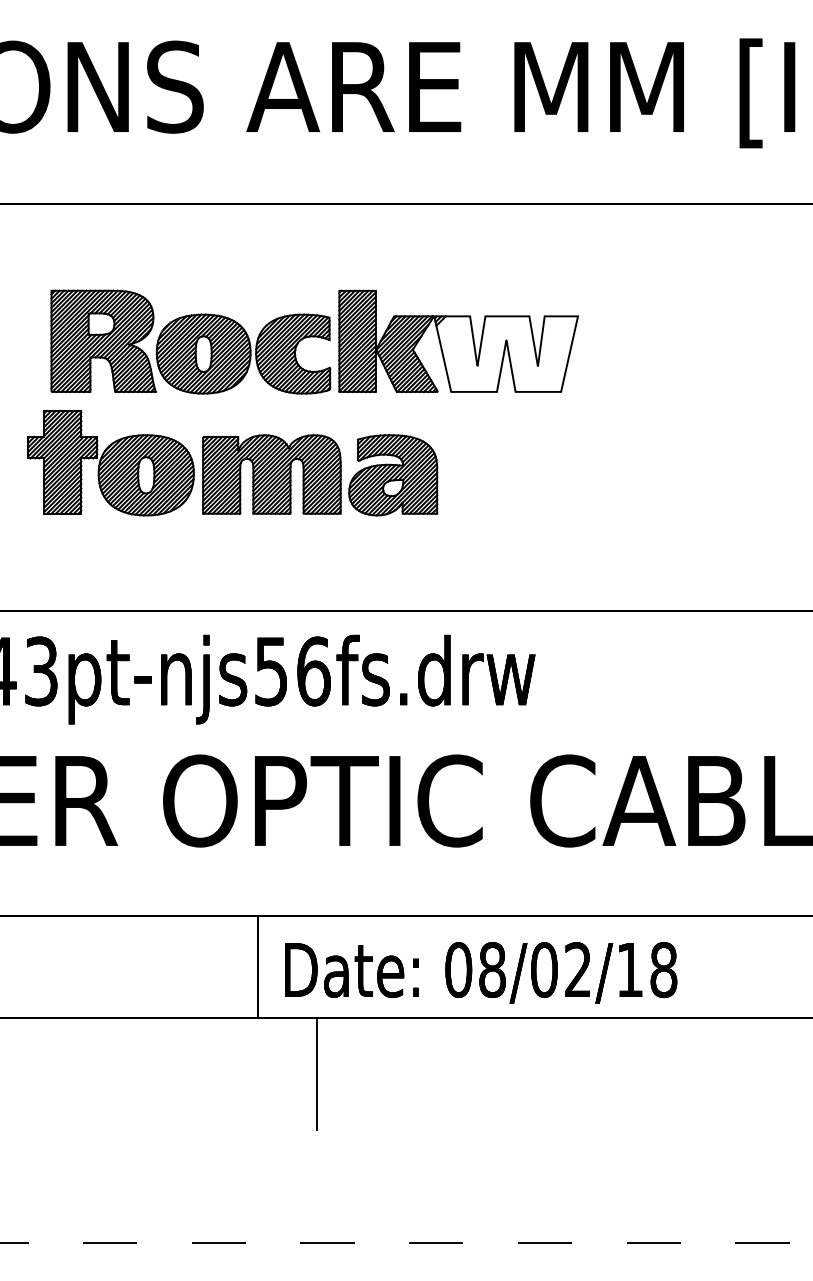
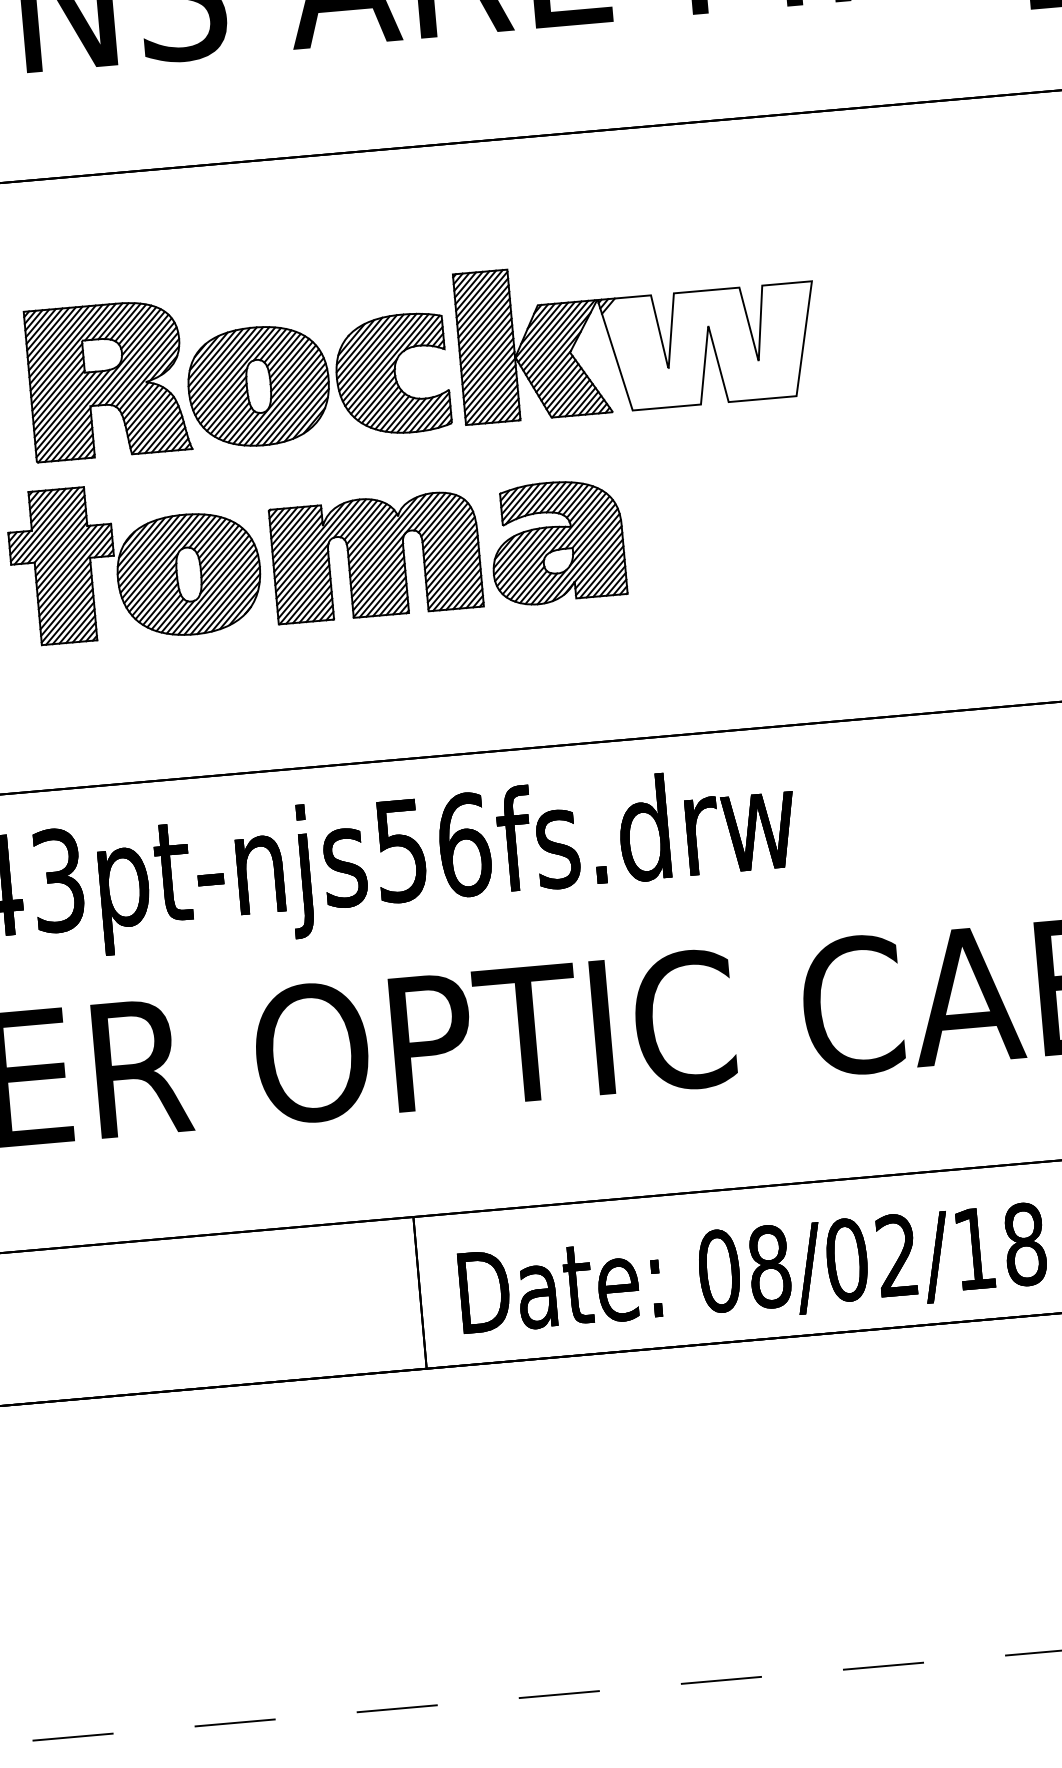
line: (316, 1073) -> (520, 1444), removed

